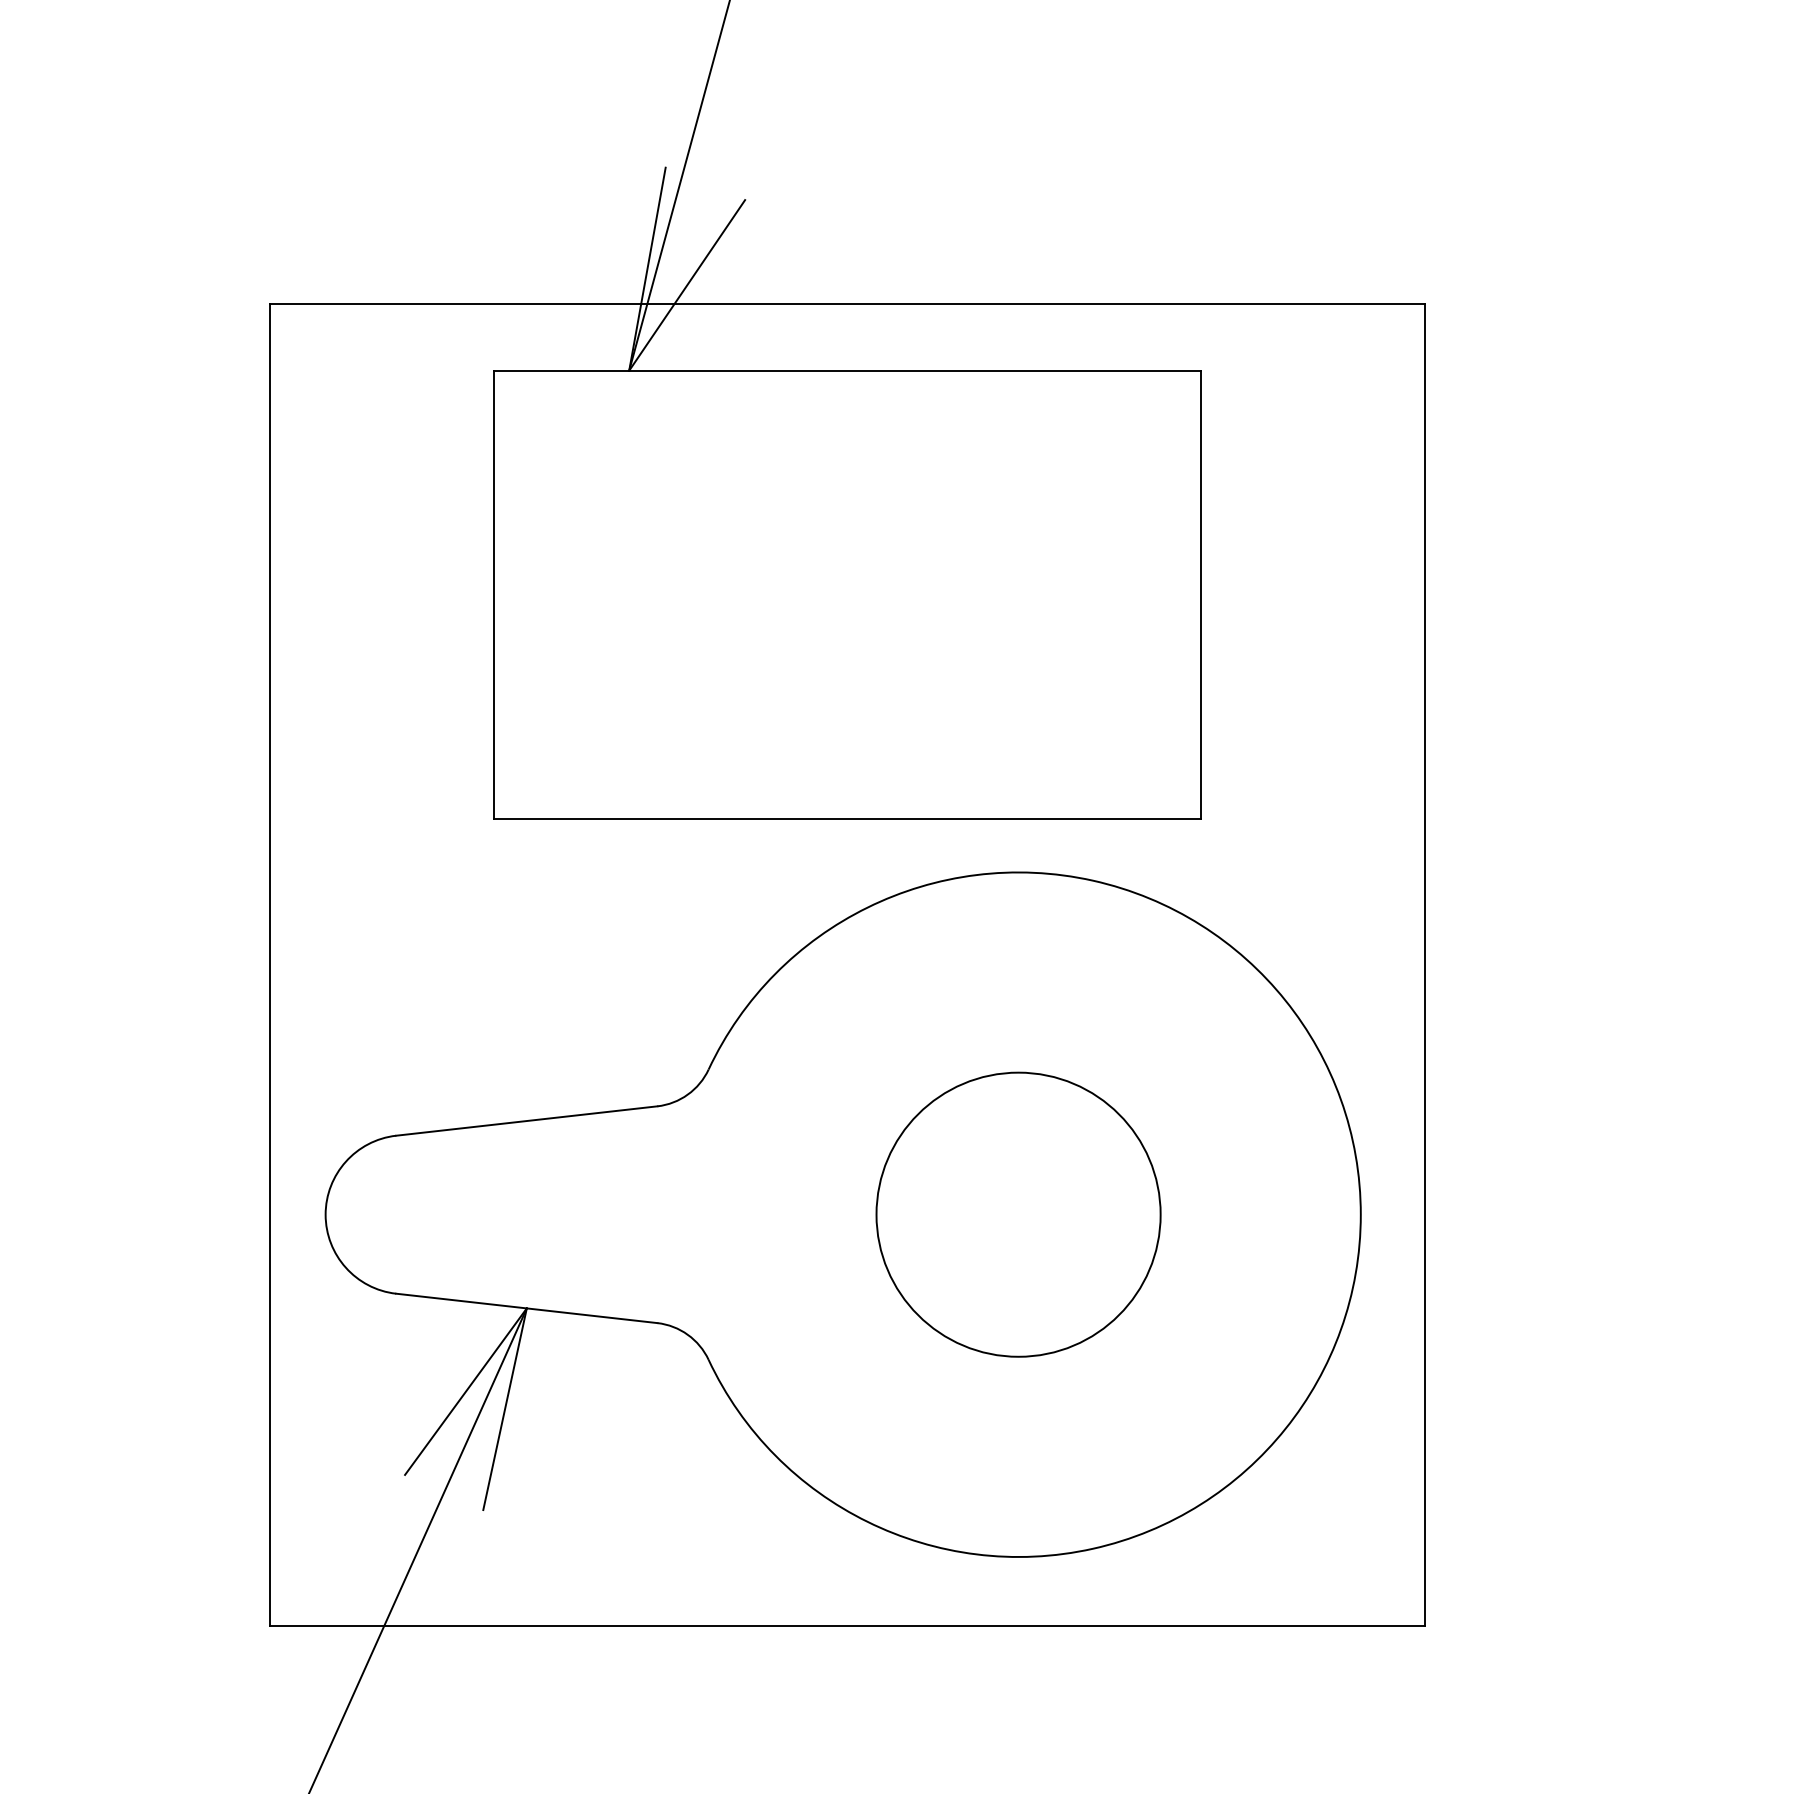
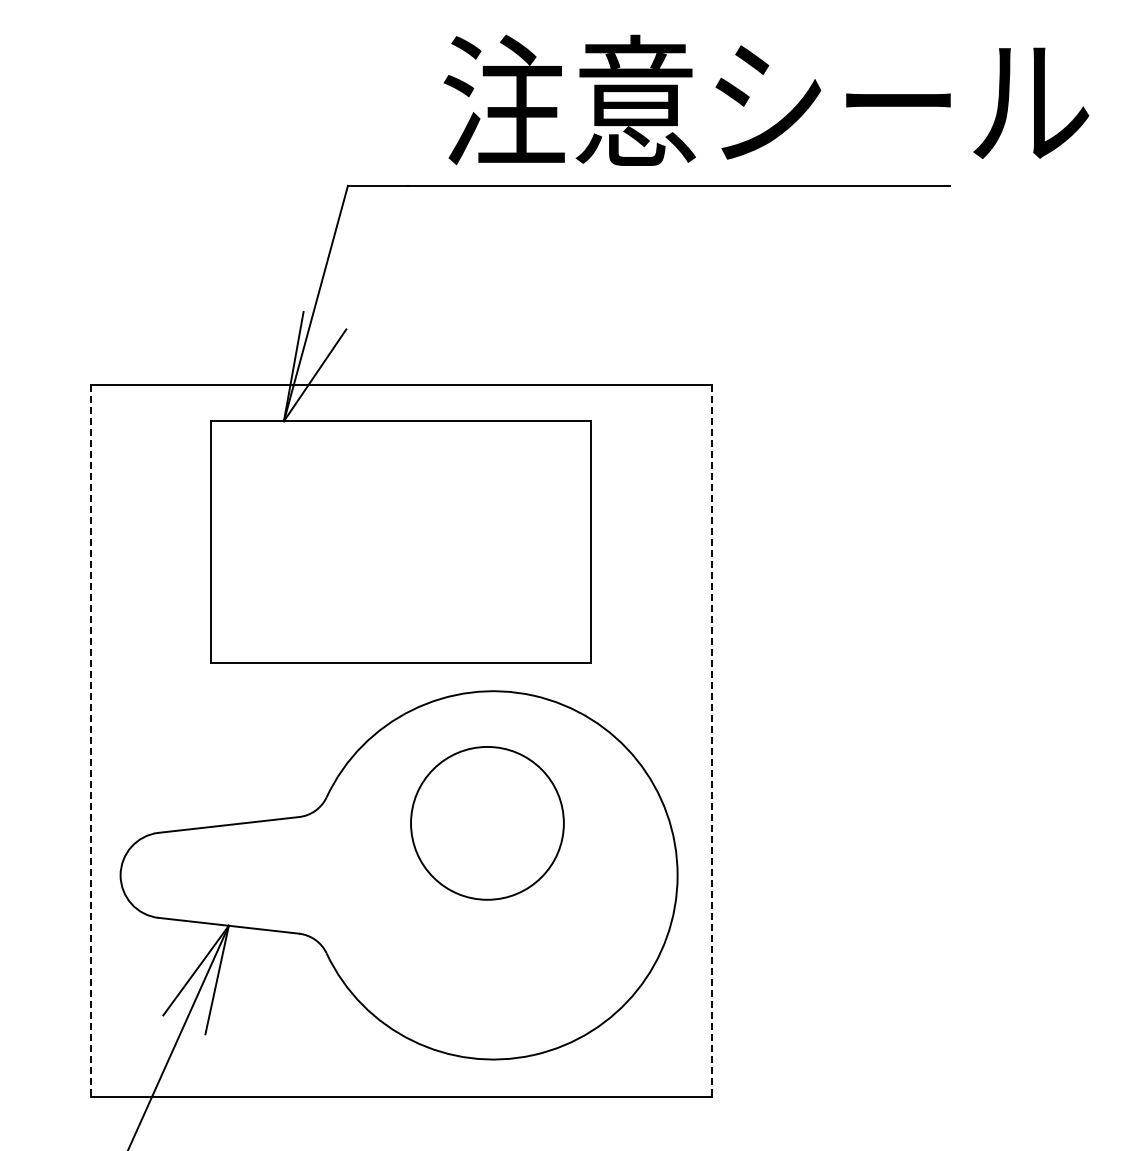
line: (269, 965) -> (90, 741), solid -> dashed
line: (1423, 965) -> (711, 741), solid -> dashed
circle: (1018, 1214) -> (487, 823), moved

